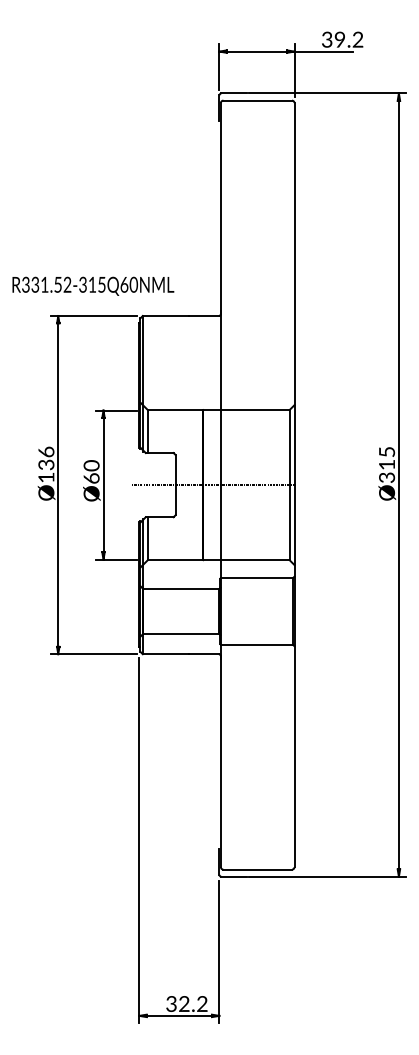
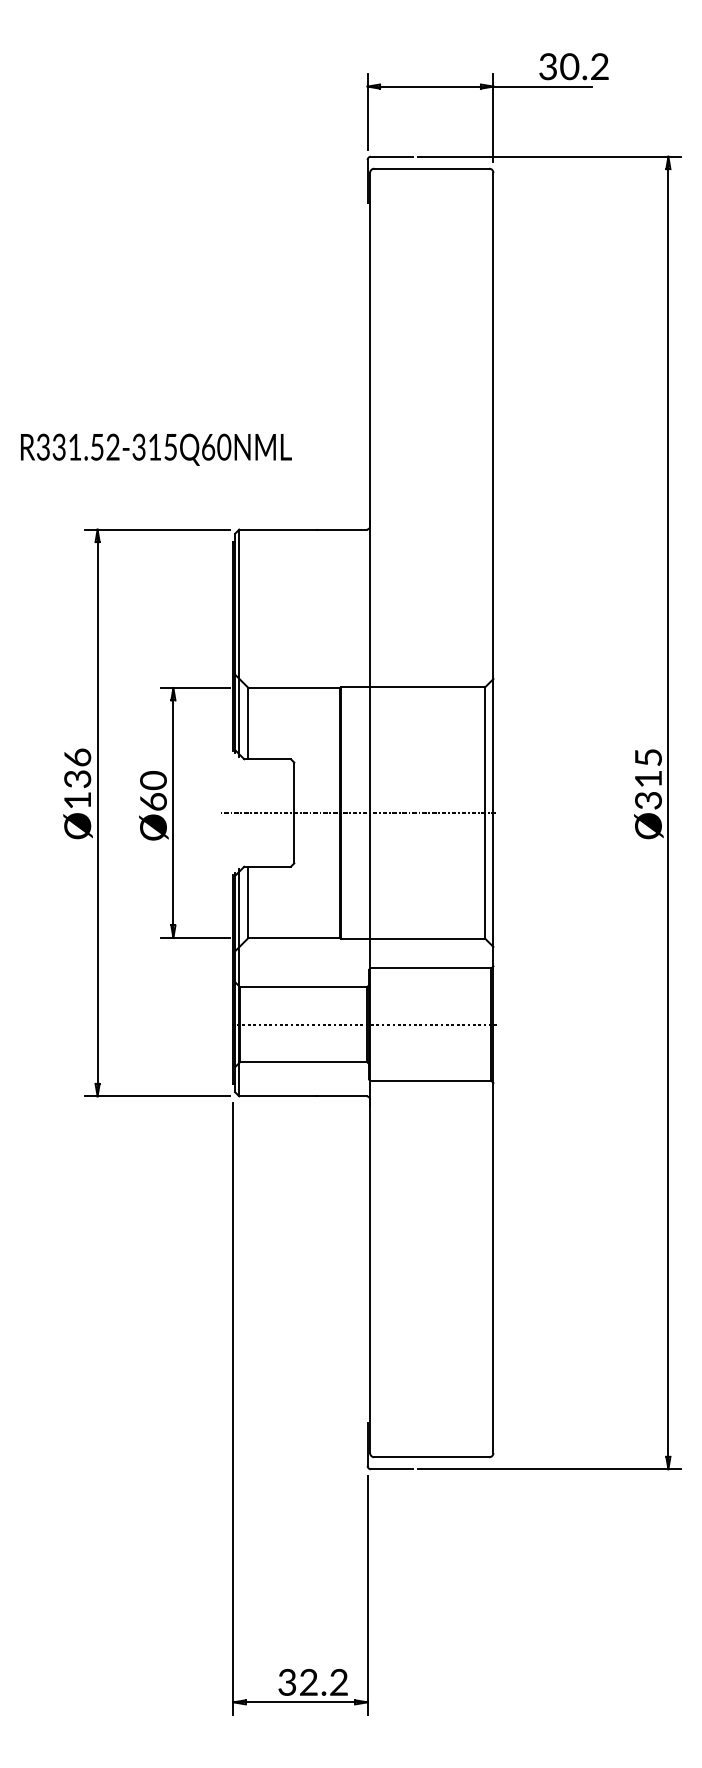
text: (339, 40) -> (568, 67), 39.2 -> 30.2
text: (93, 285) -> (156, 448), moved
line: (217, 611) -> (364, 1024), added

